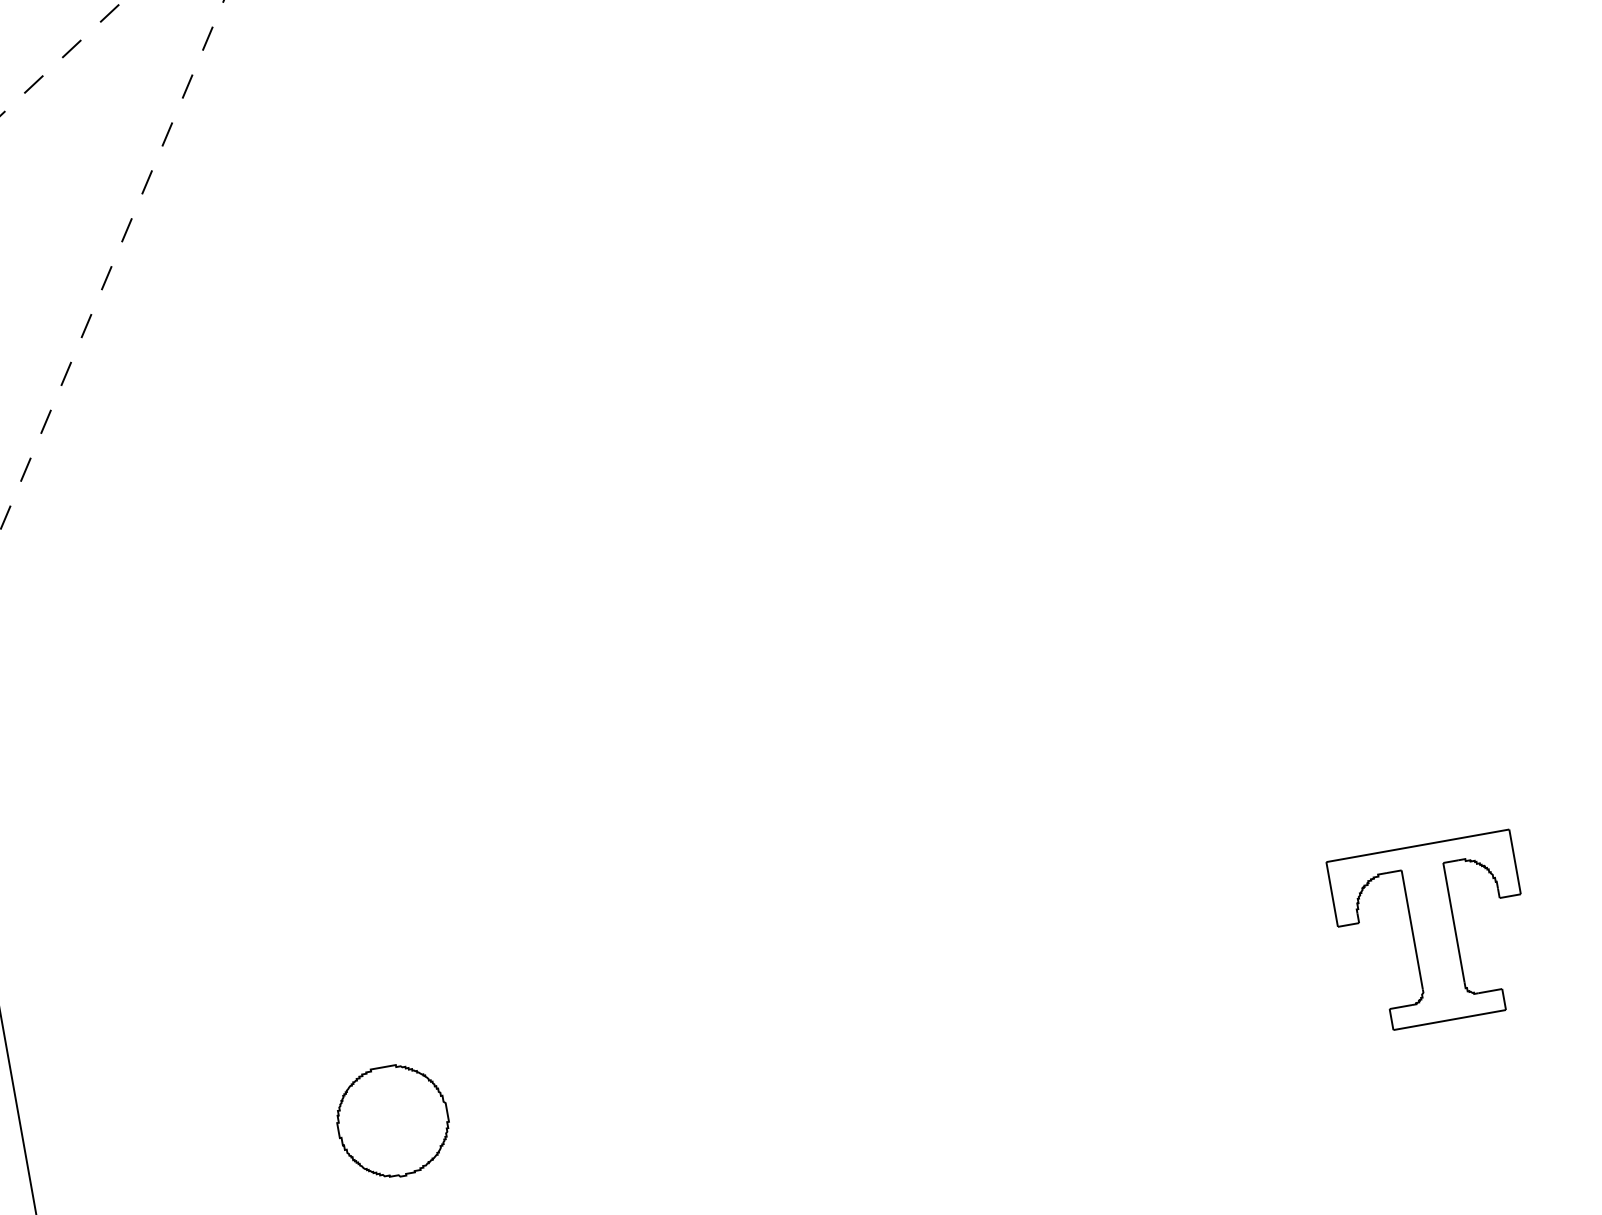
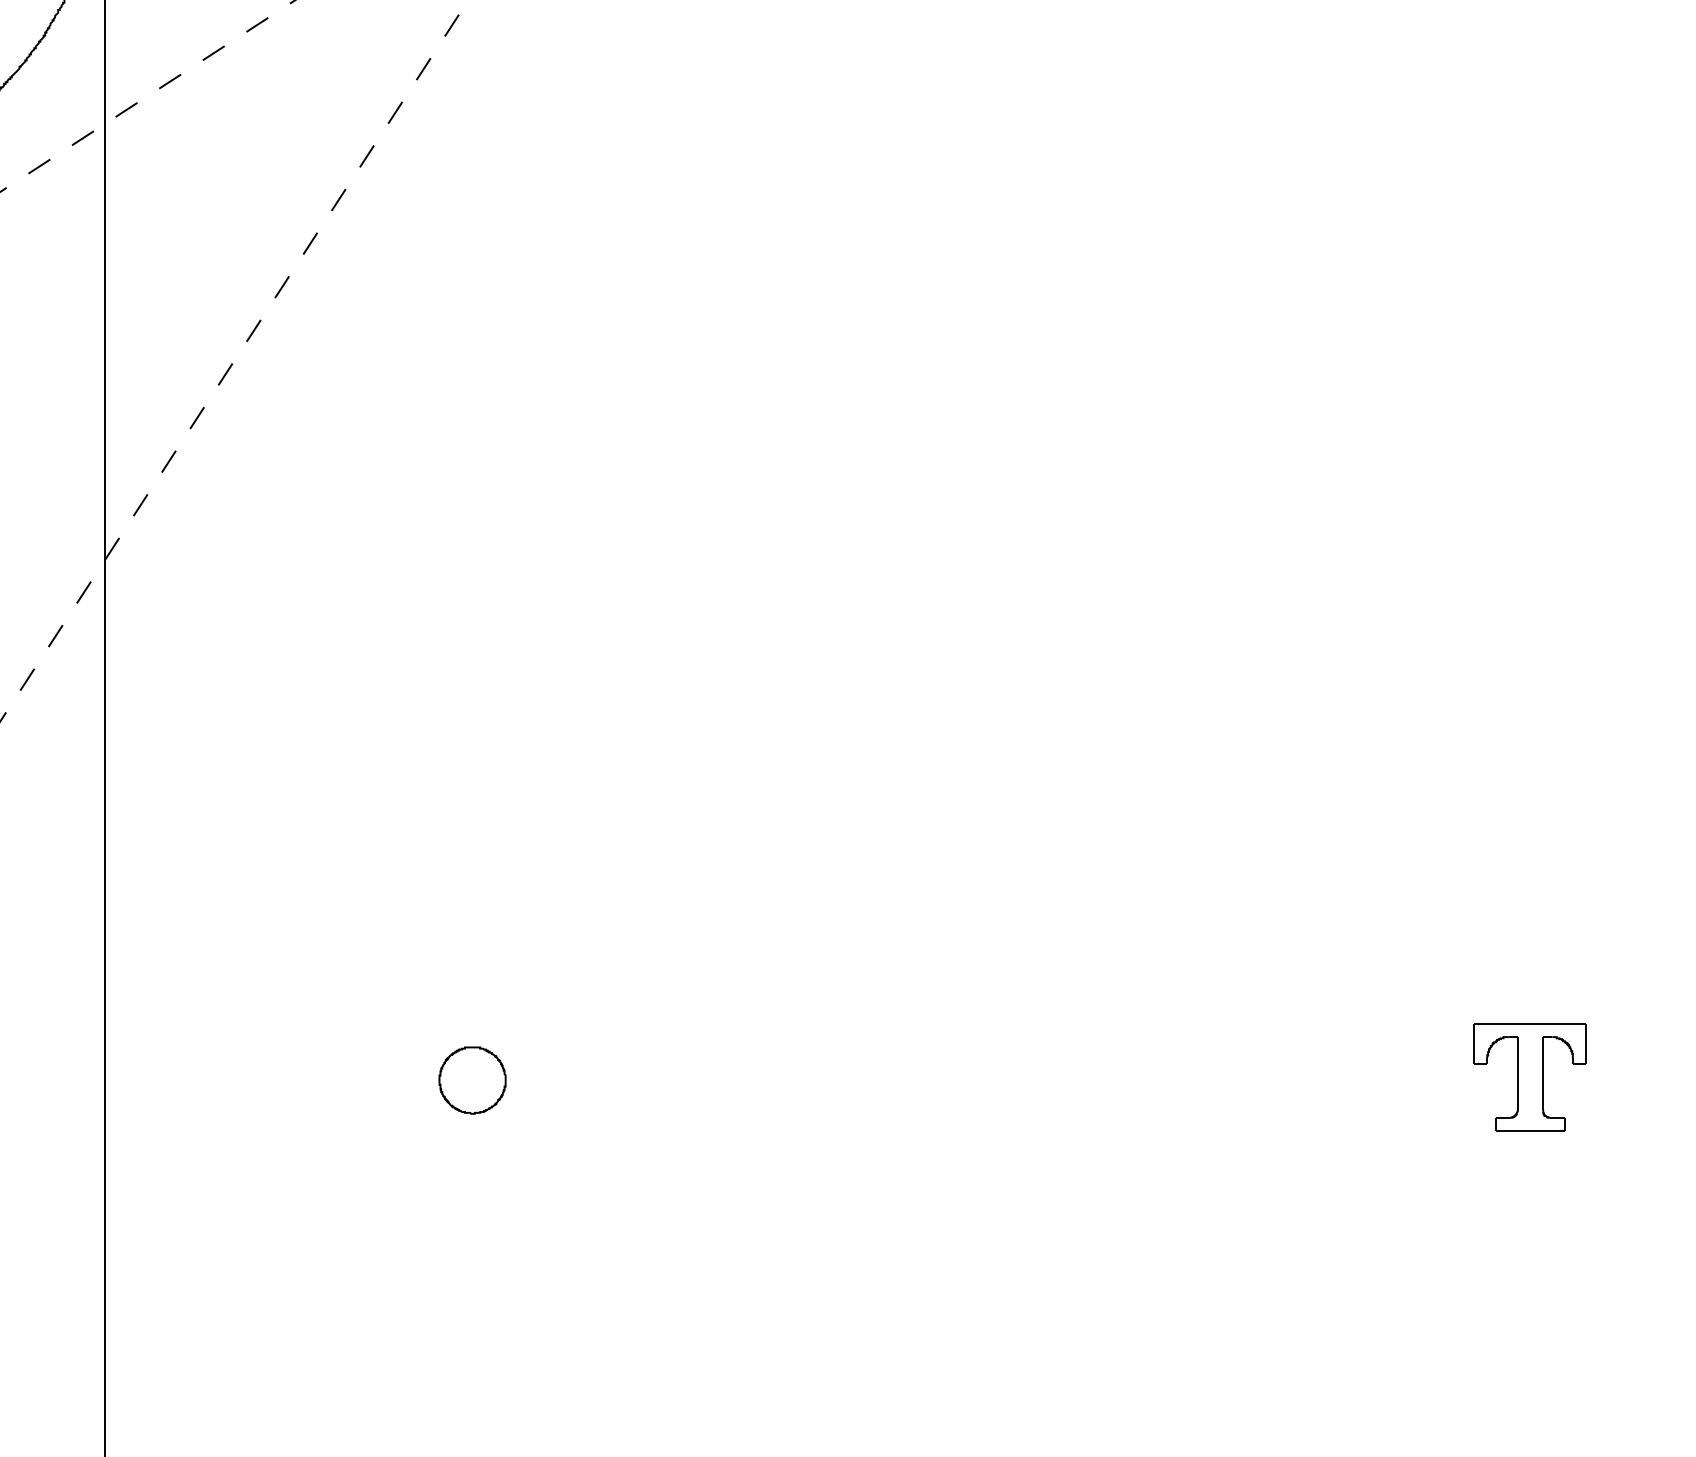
part: (1432, 933) -> (1529, 1077), size x0.6
part: (392, 1121) -> (472, 1080), size x0.6

